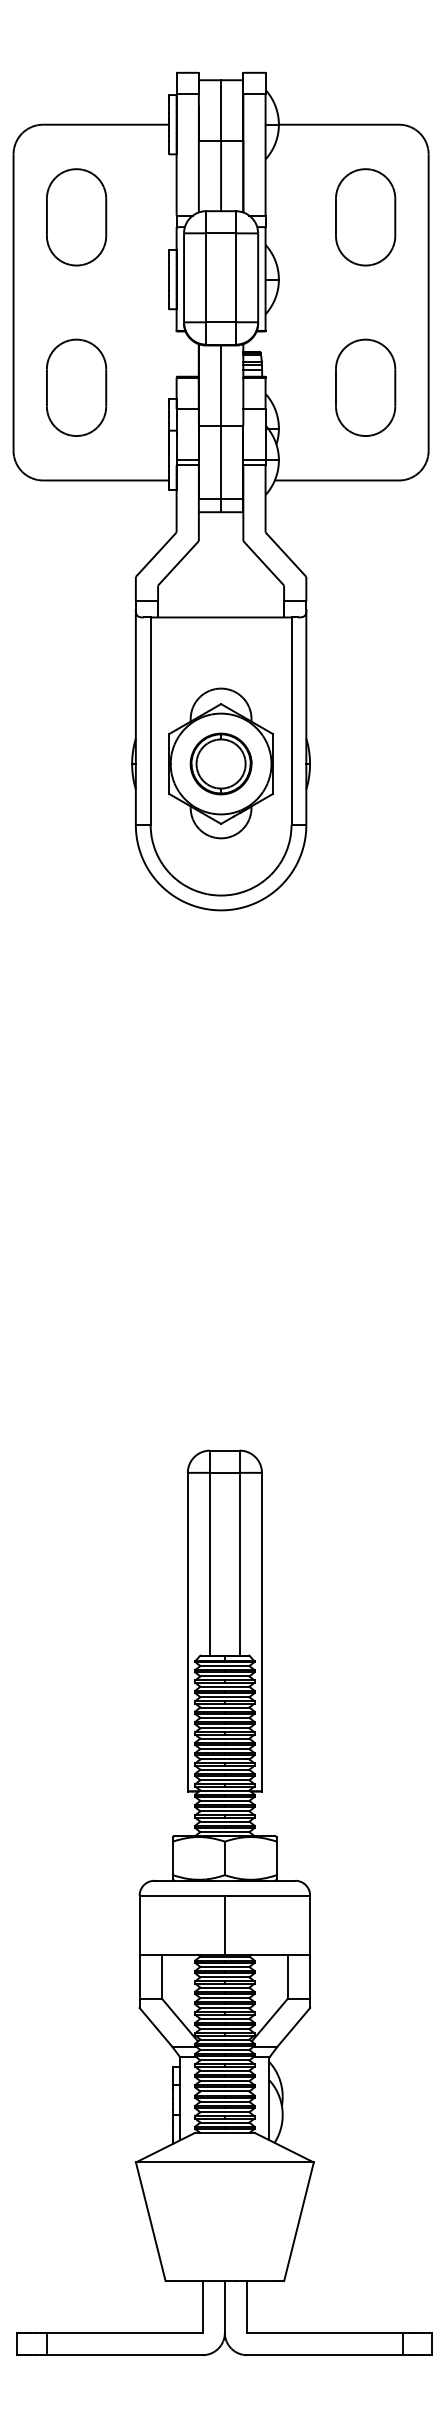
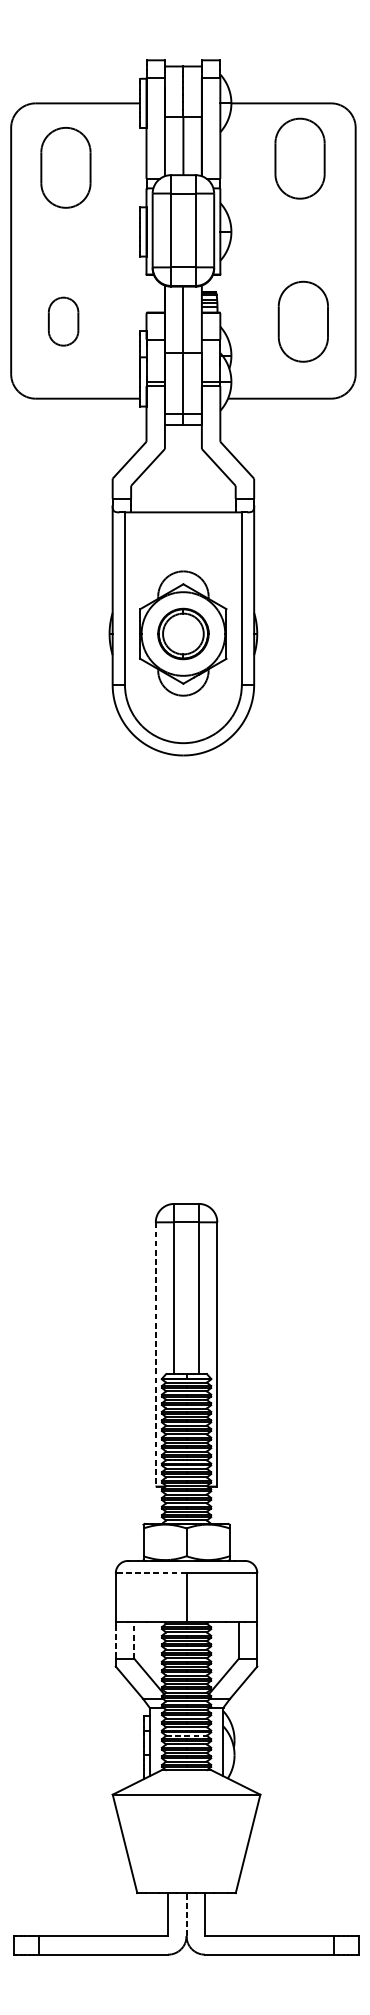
part: (76, 217) -> (65, 167), moved
part: (365, 217) -> (299, 158), moved
part: (76, 387) -> (63, 321), size x0.6
line: (187, 1632) -> (155, 1354), solid -> dashed
line: (182, 1895) -> (151, 1573), solid -> dashed
line: (161, 1976) -> (133, 1640), solid -> dashed
line: (139, 1978) -> (115, 1642), solid -> dashed
line: (224, 2091) -> (186, 1735), solid -> dashed
line: (224, 2306) -> (186, 1914), solid -> dashed

